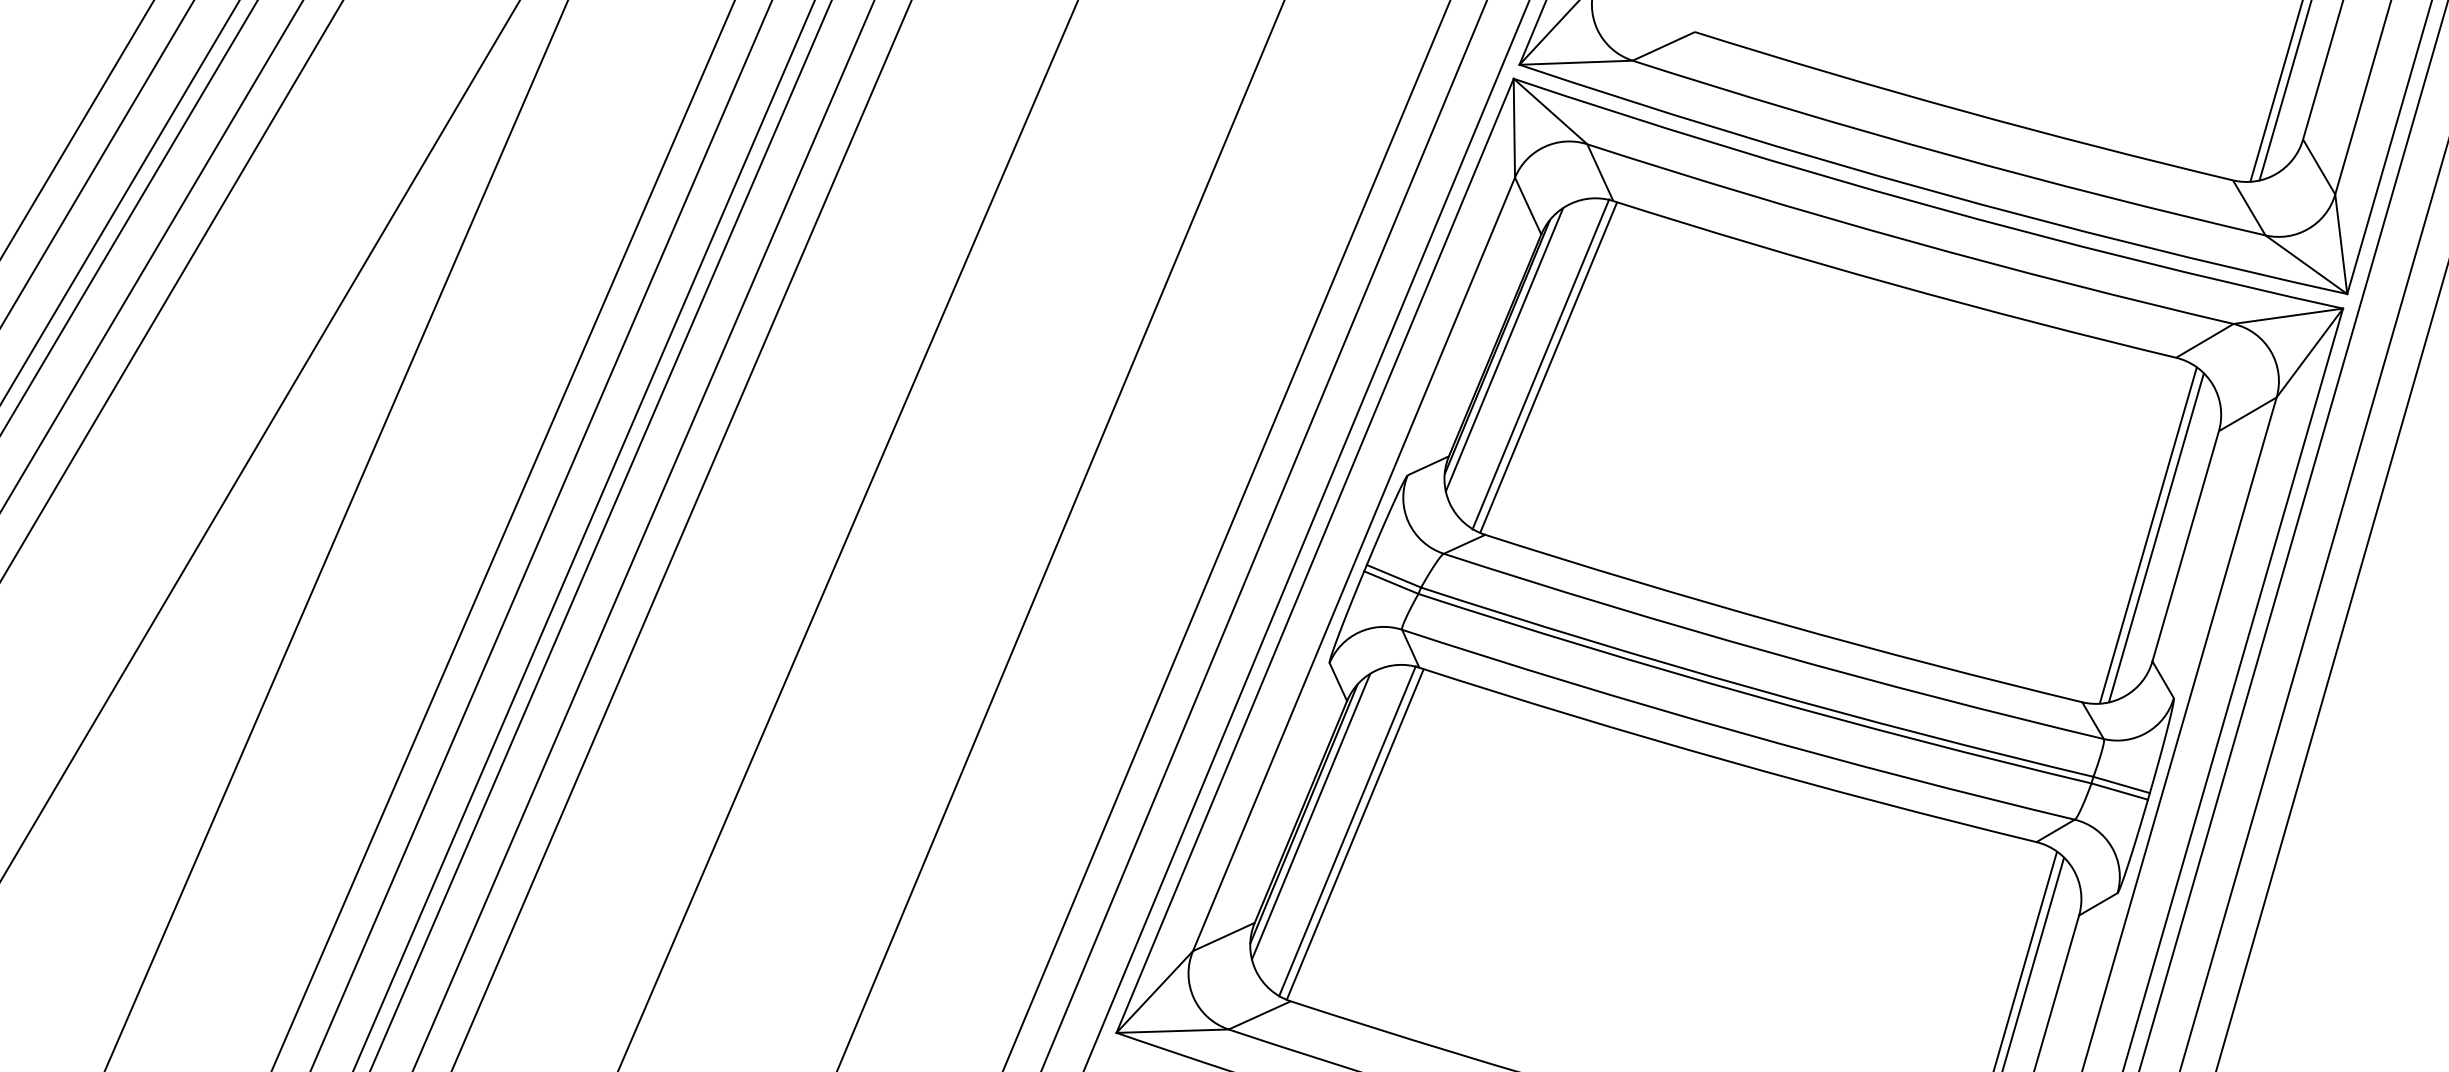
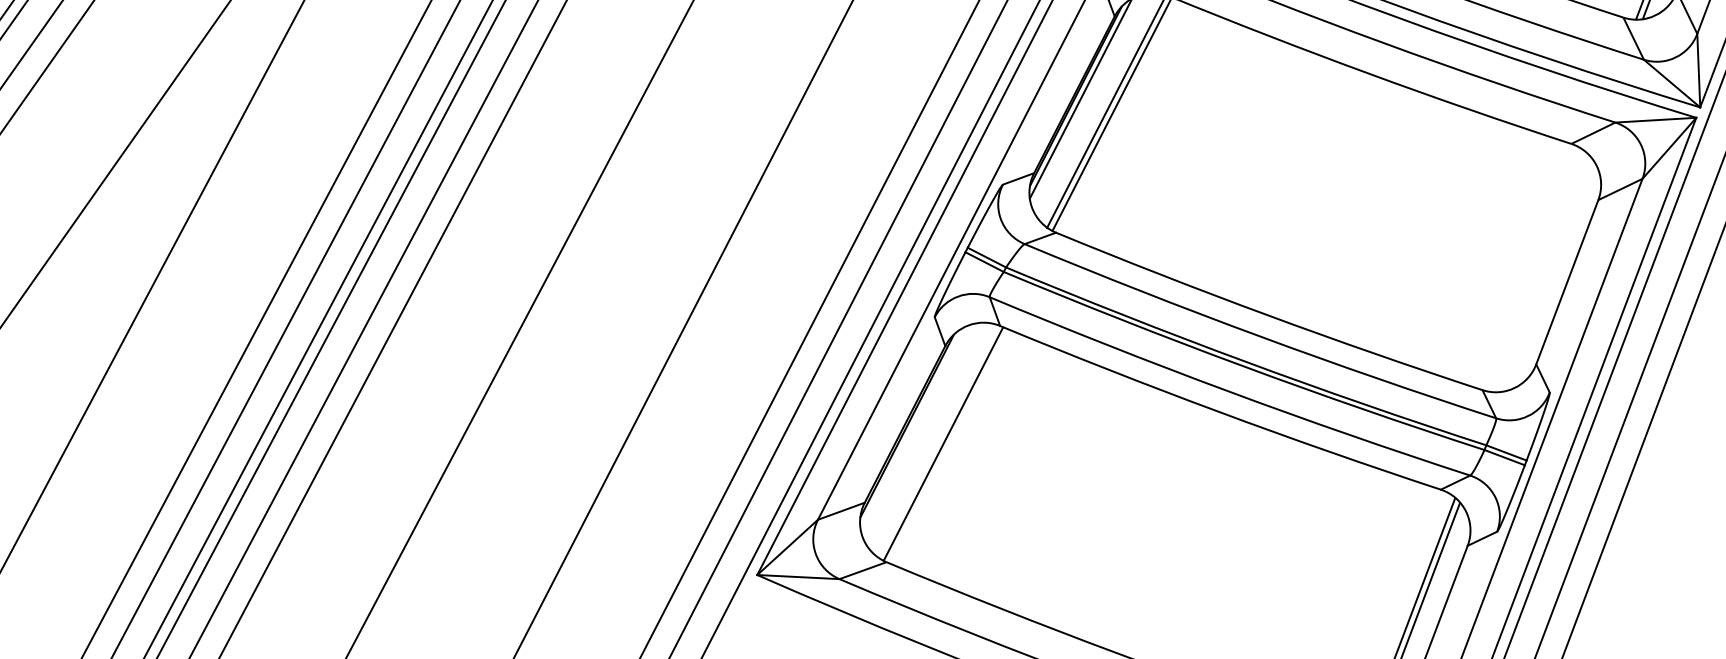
line: (2147, 535) -> (1540, 272), removed
line: (2155, 537) -> (1545, 274), removed
line: (1311, 816) -> (912, 428), removed
line: (1347, 831) -> (937, 441), removed

